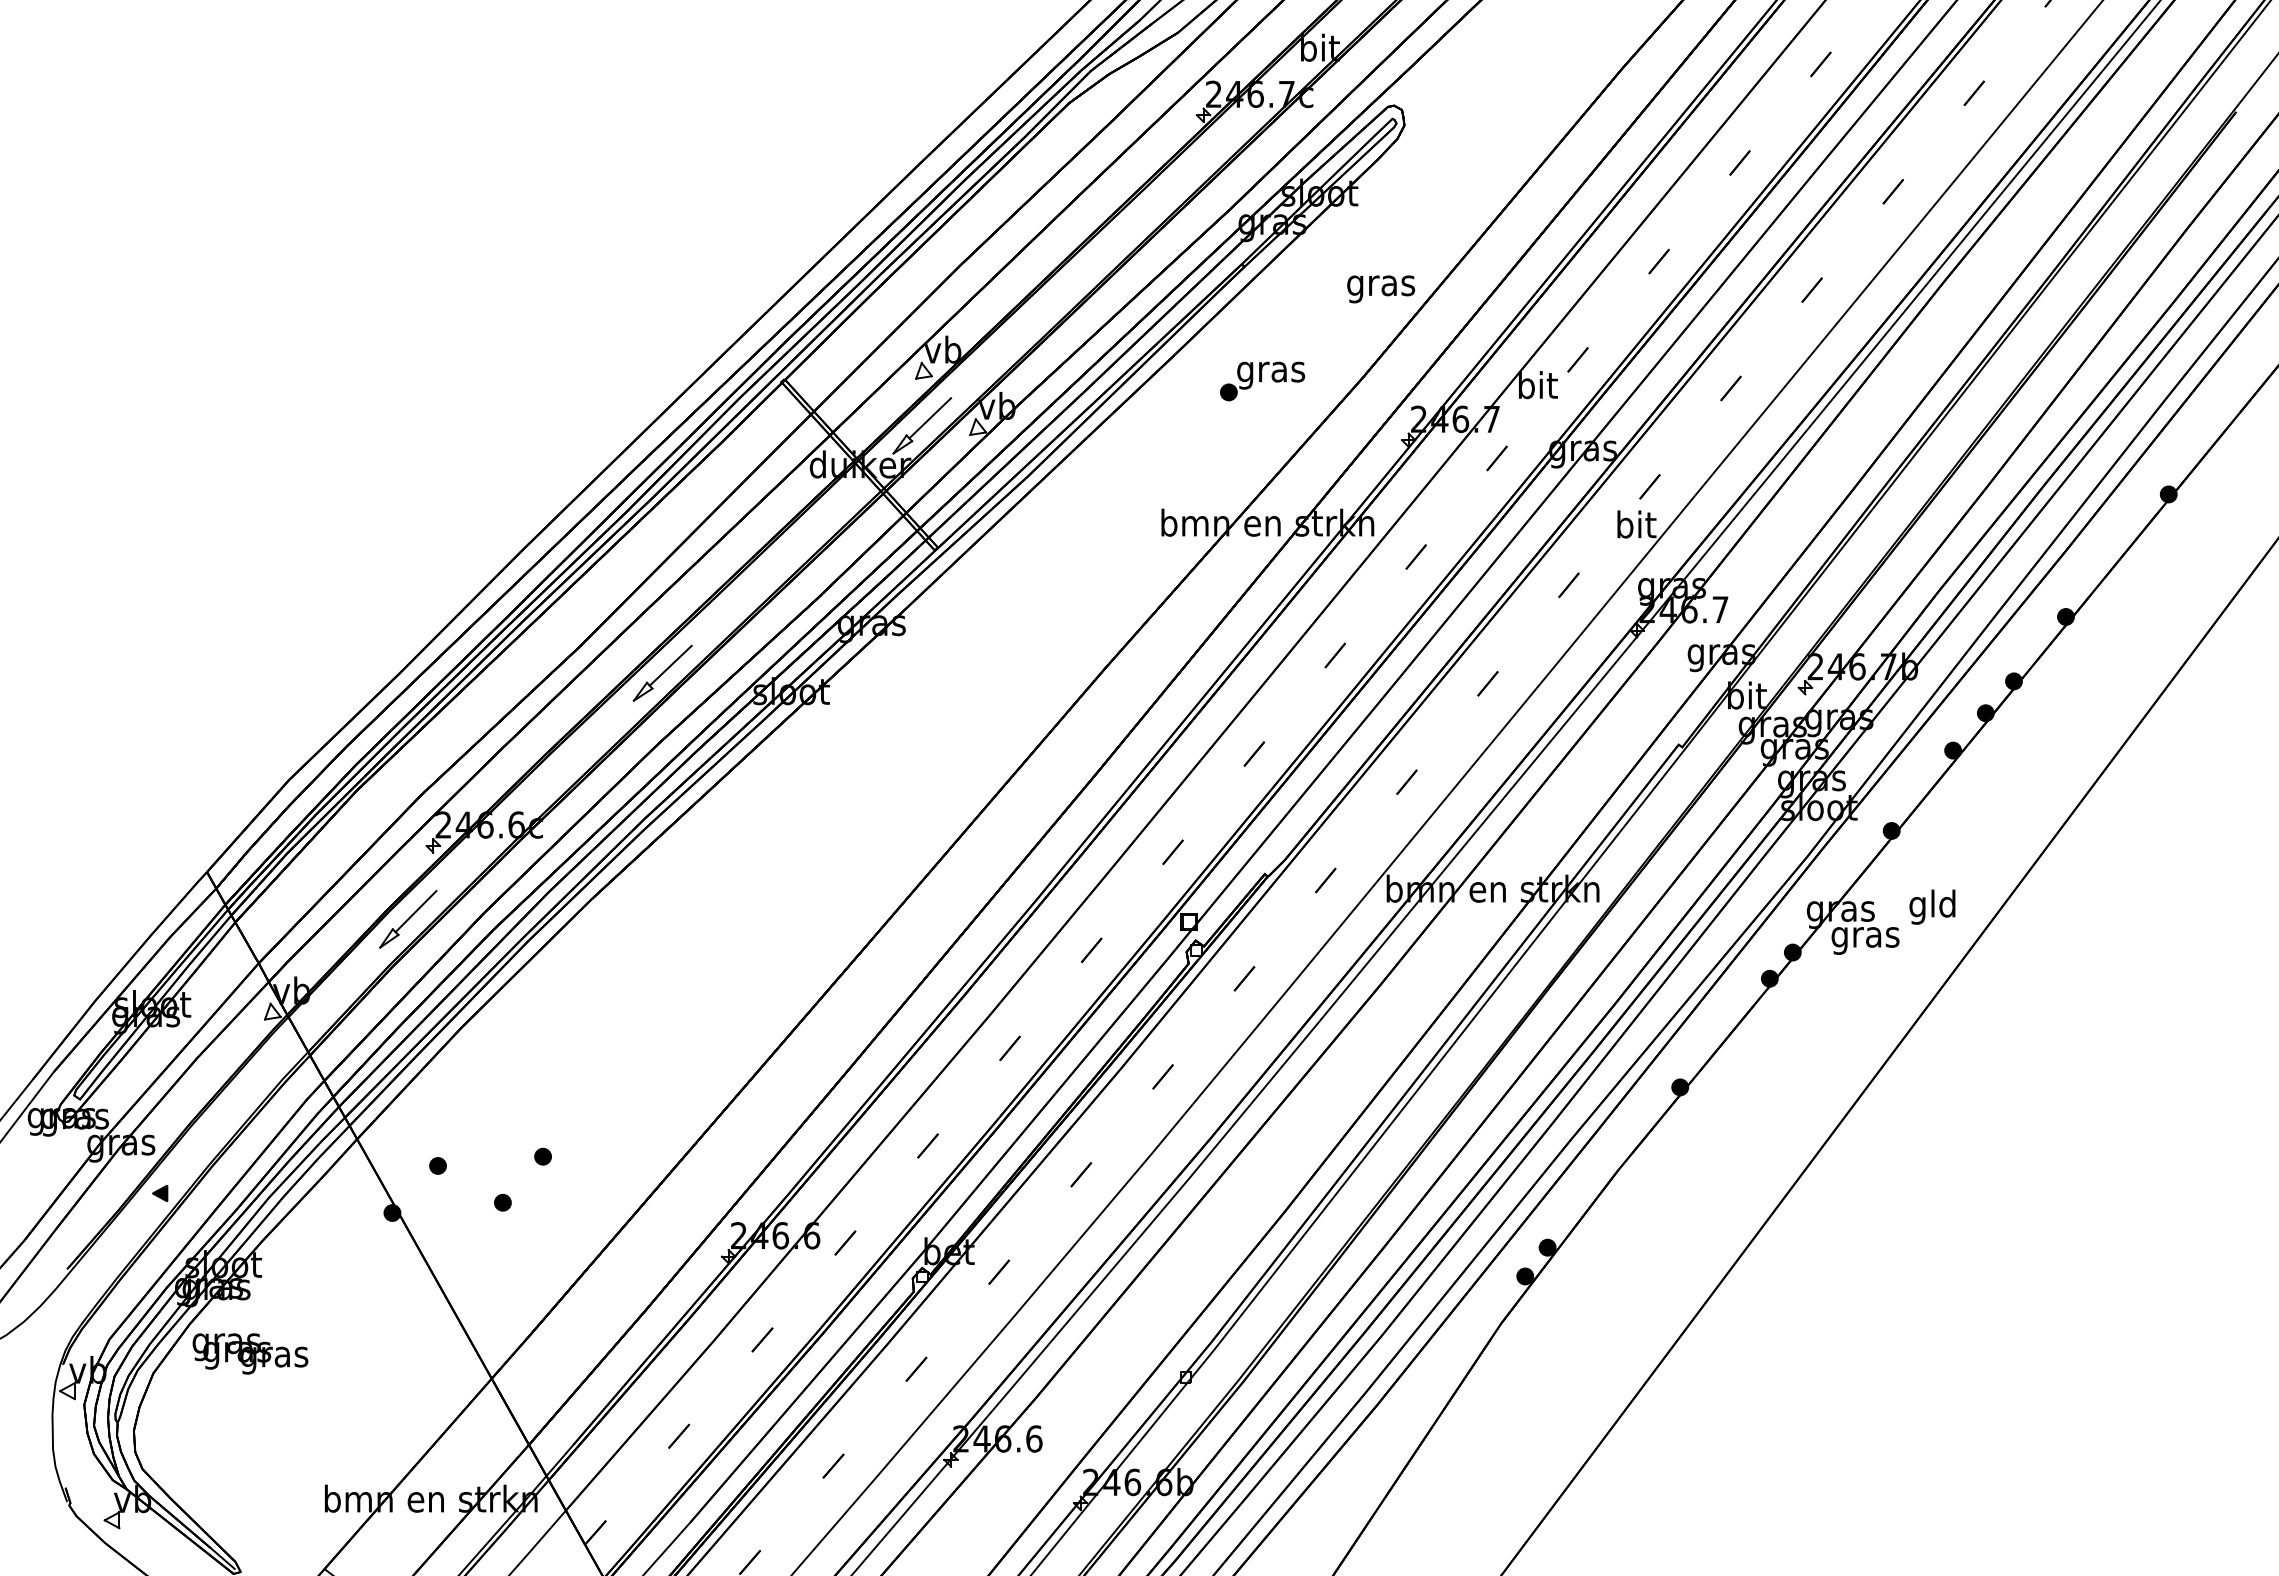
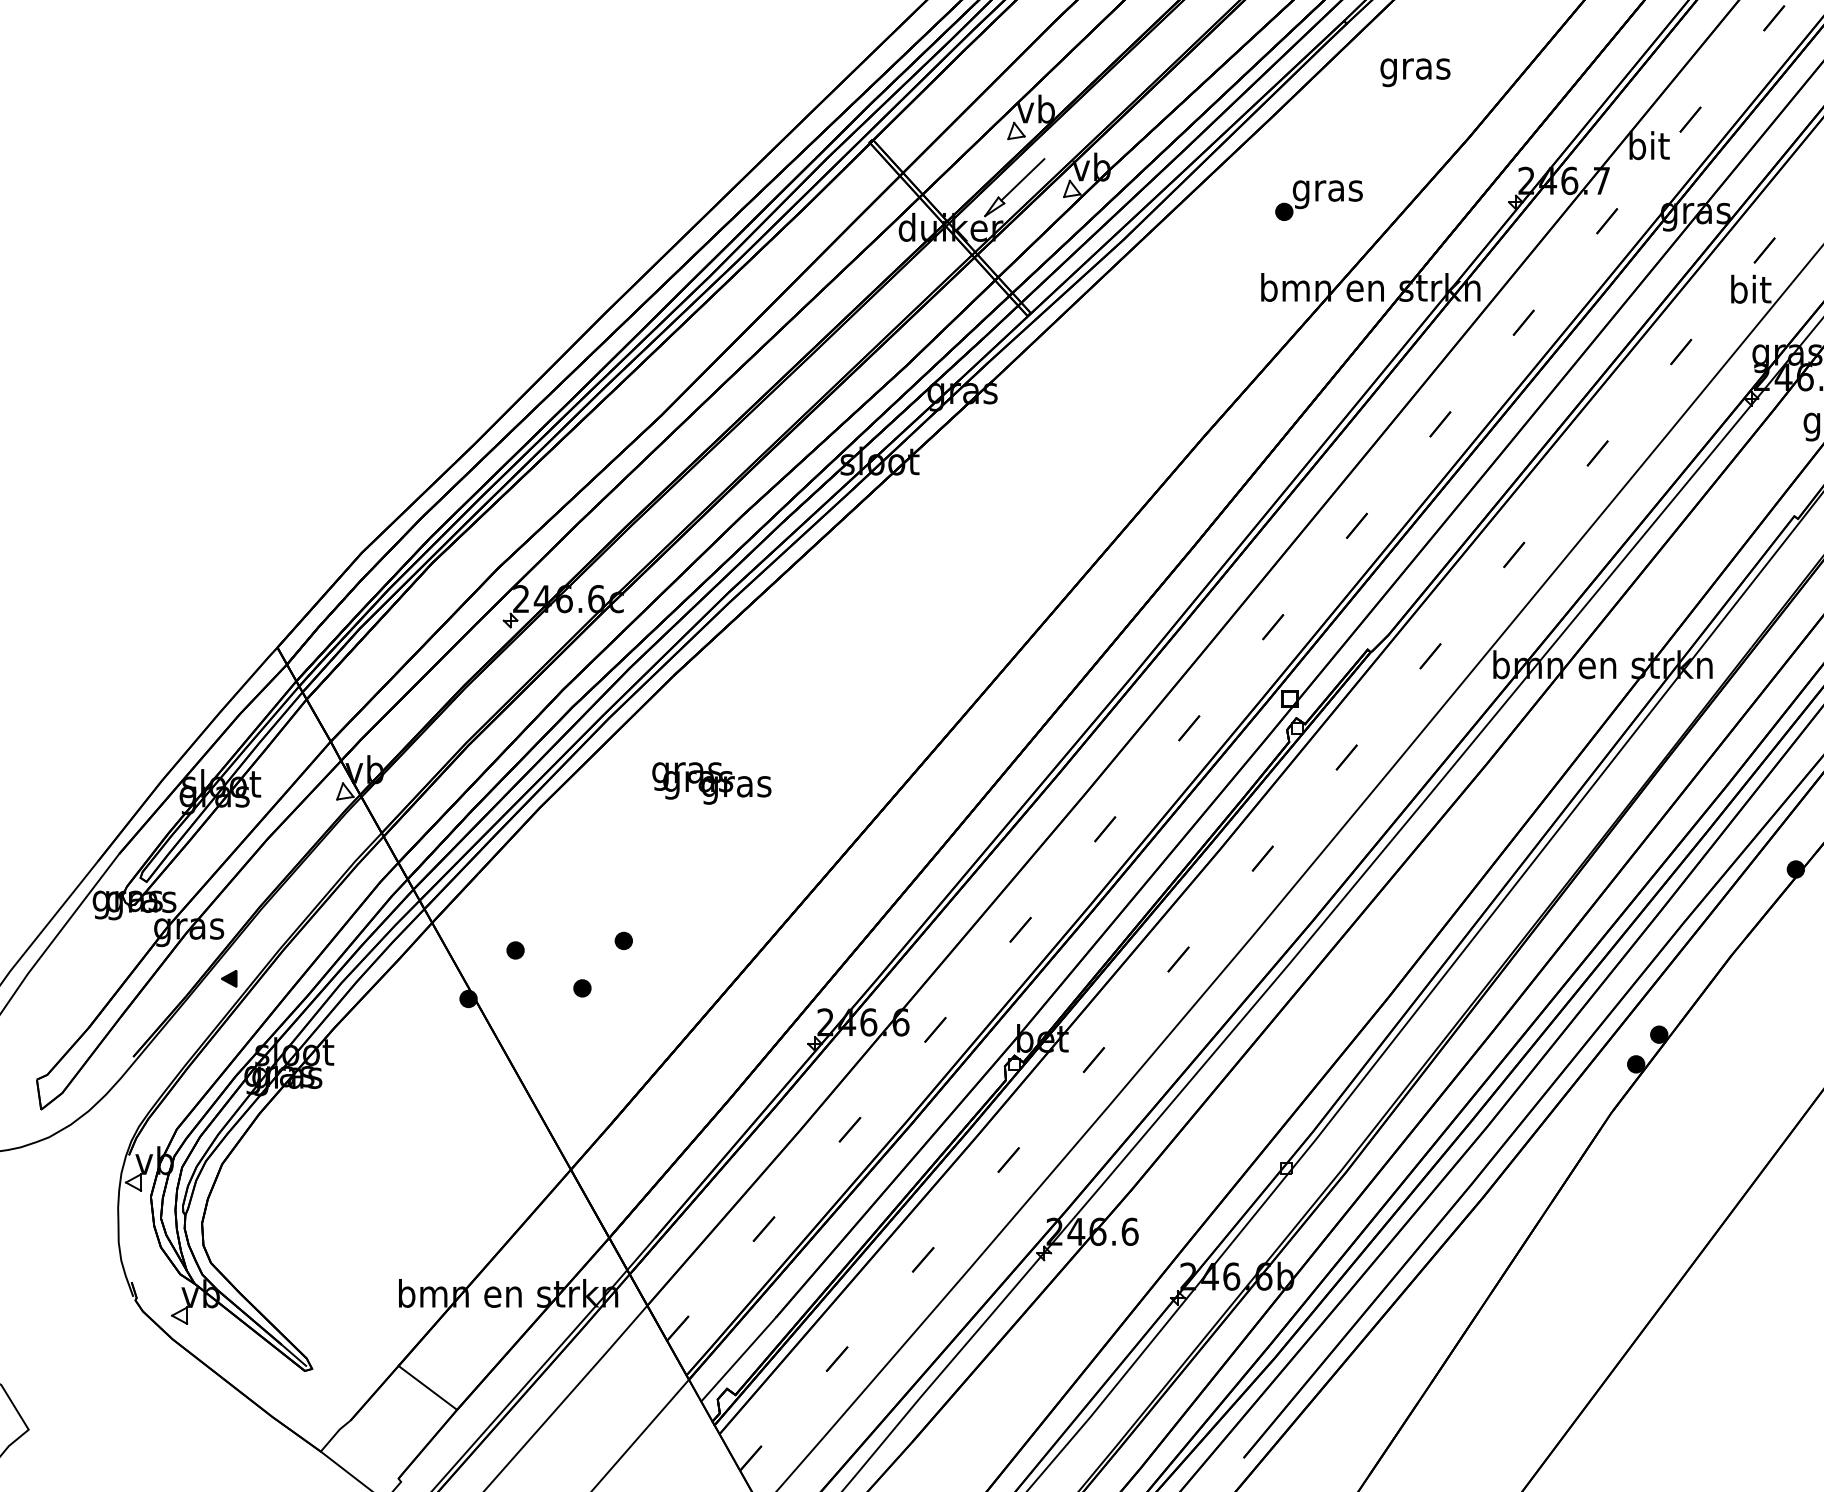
text: (1381, 289) -> (1415, 72), moved
part: (1262, 381) -> (1318, 200), moved
part: (662, 672) -> (746, 441), removed
part: (408, 919) -> (485, 696), removed
text: (250, 1353) -> (711, 783), moved

